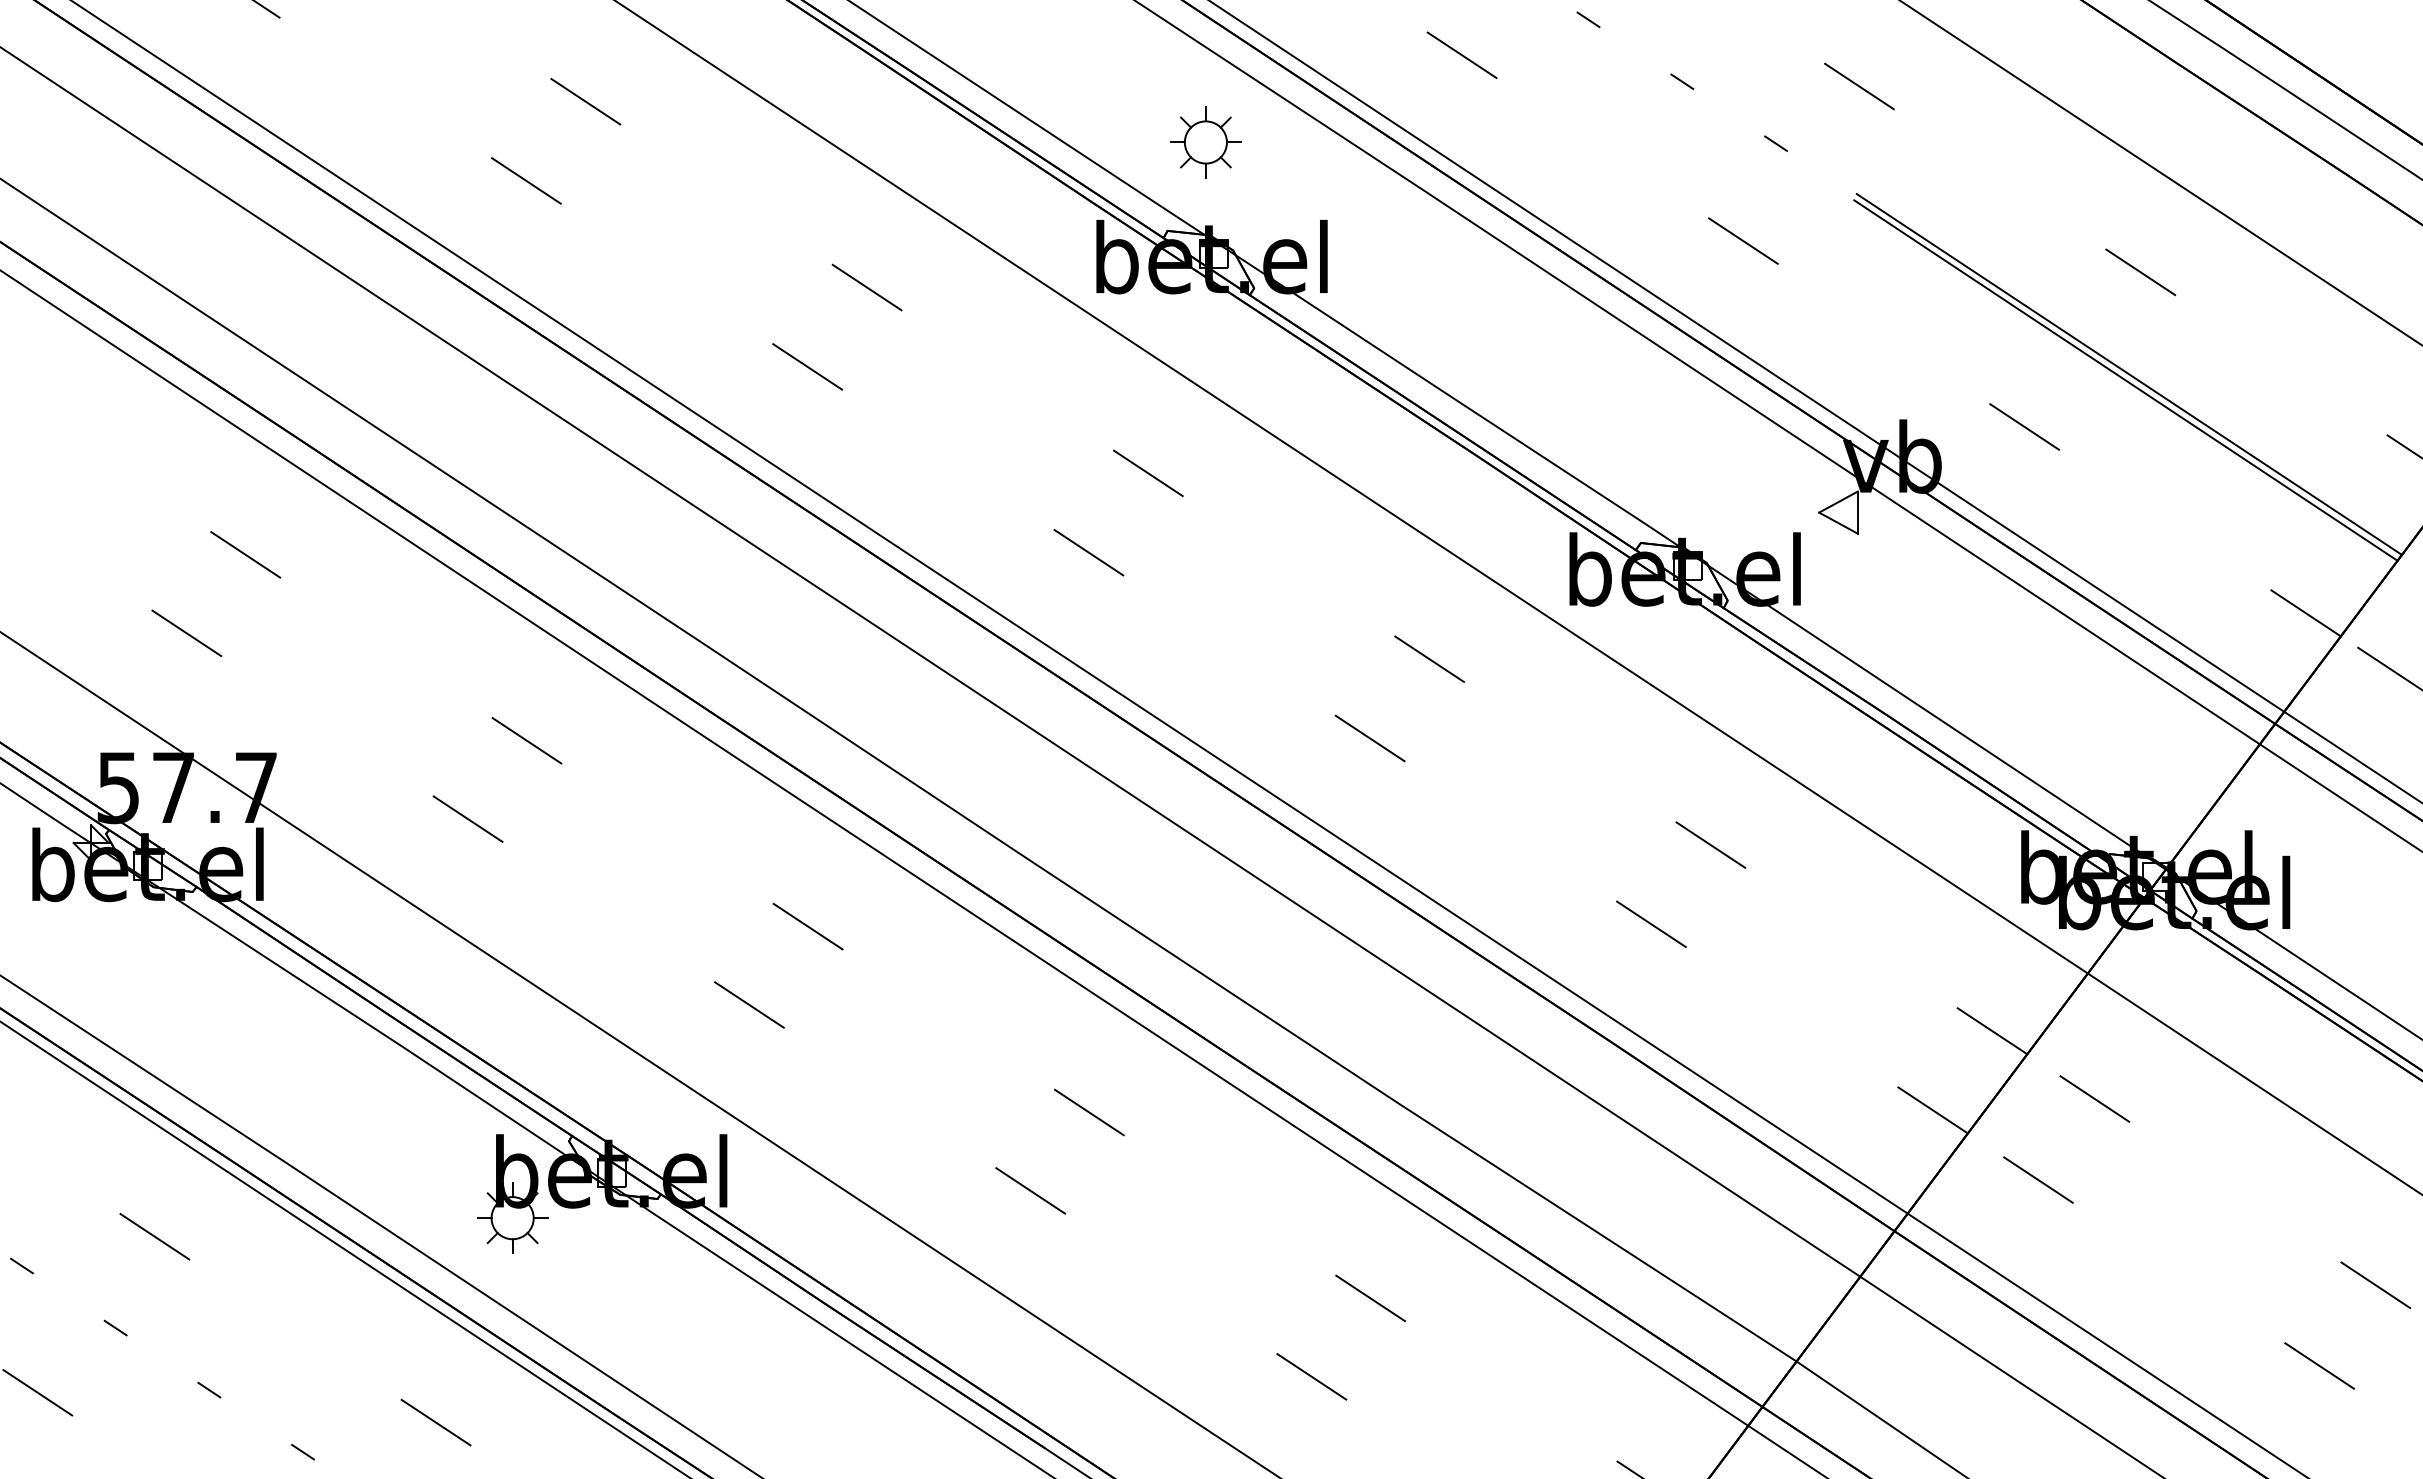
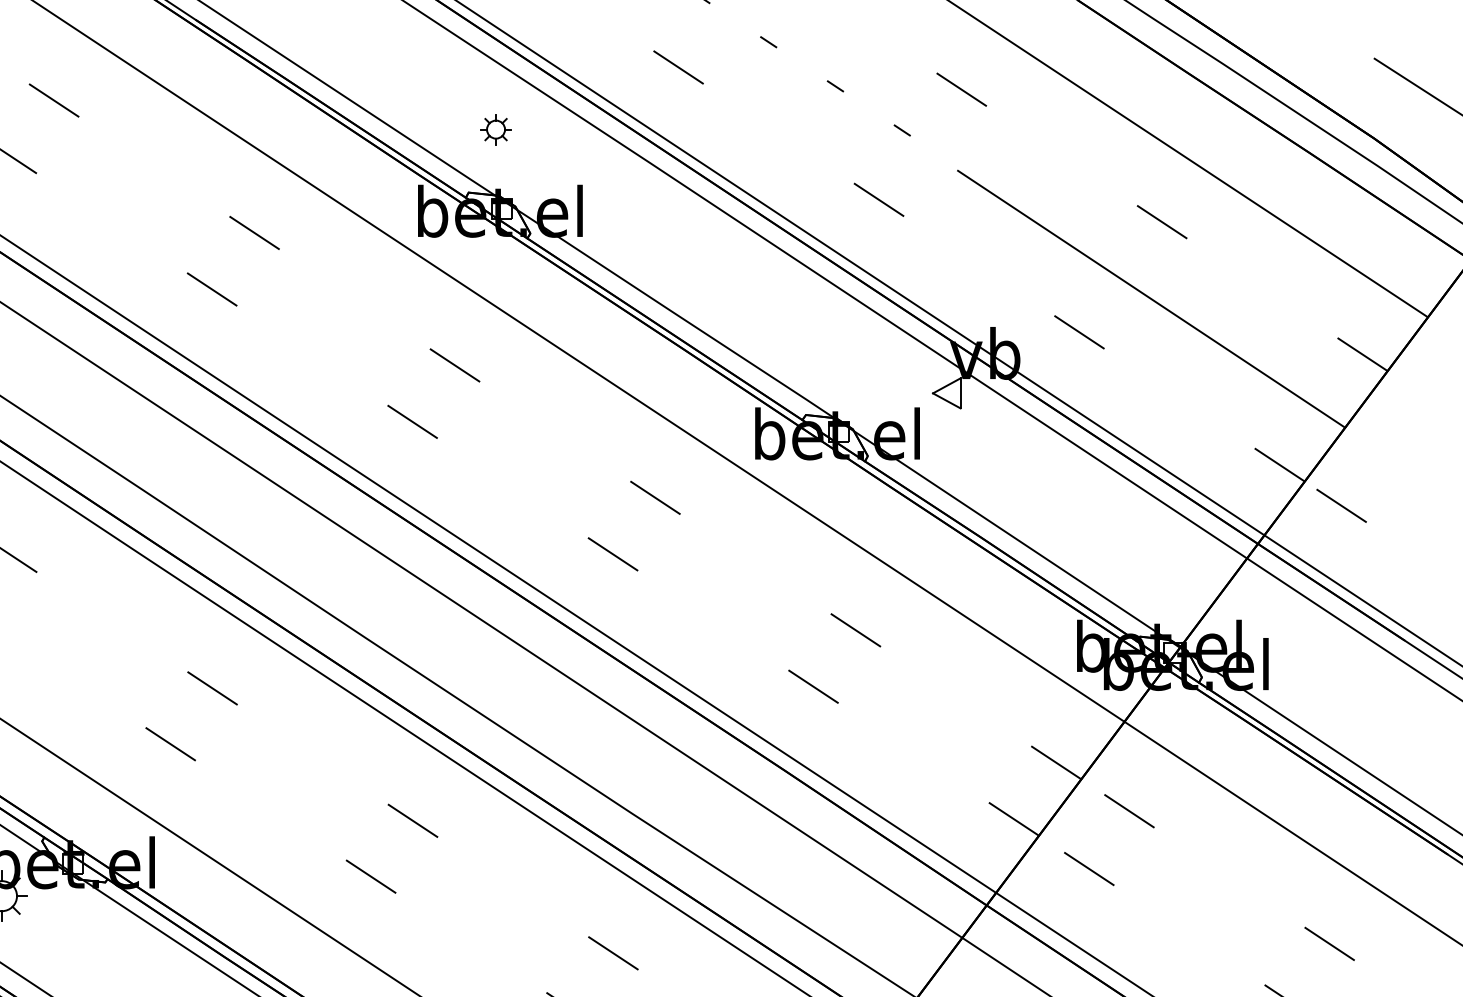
part: (1205, 142) -> (495, 129), size x0.6
line: (2128, 374) -> (1153, 294), removed

